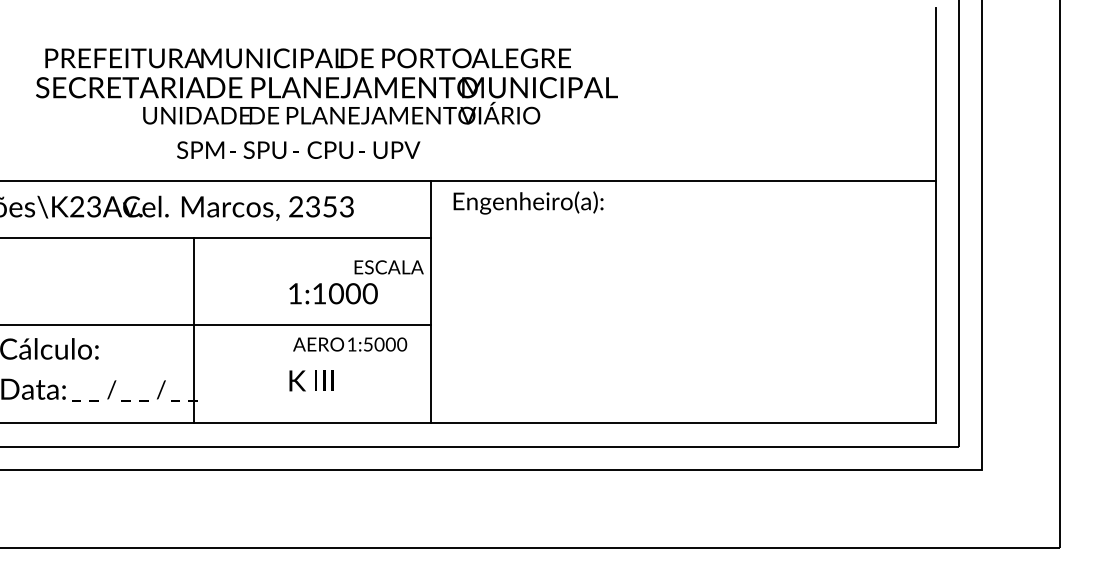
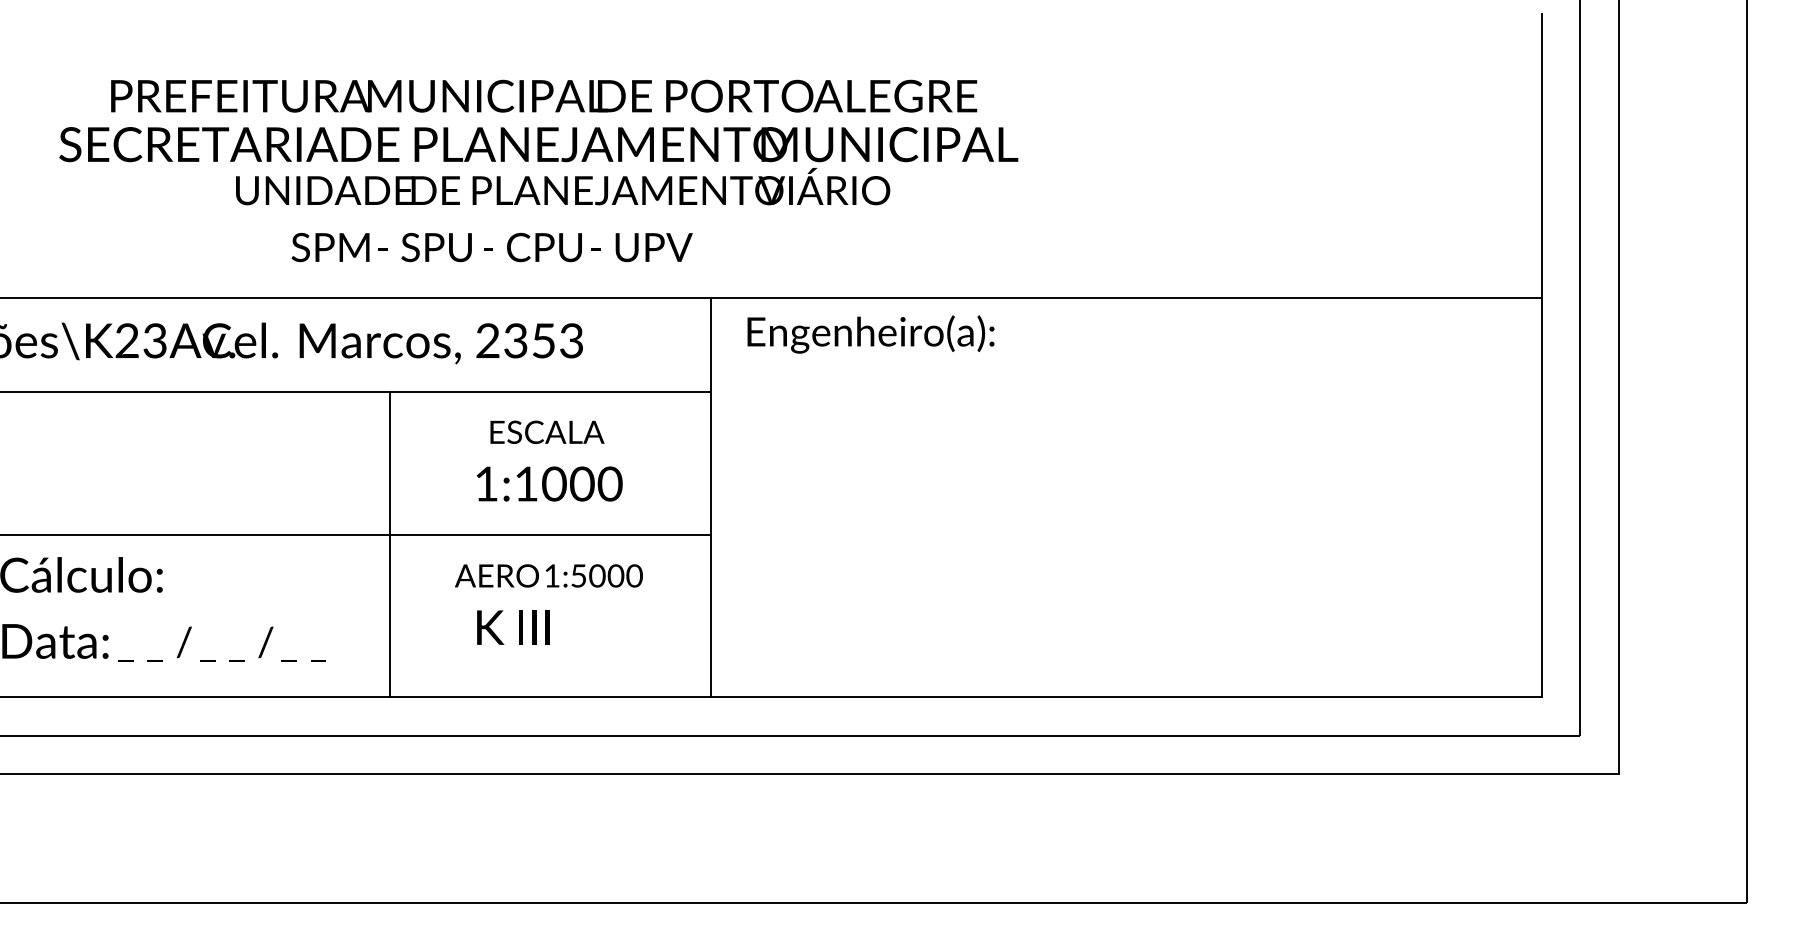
text: (307, 58) -> (542, 96), moved
text: (388, 267) -> (546, 432), moved
line: (193, 330) -> (389, 544), moved
text: (350, 344) -> (549, 575), moved

